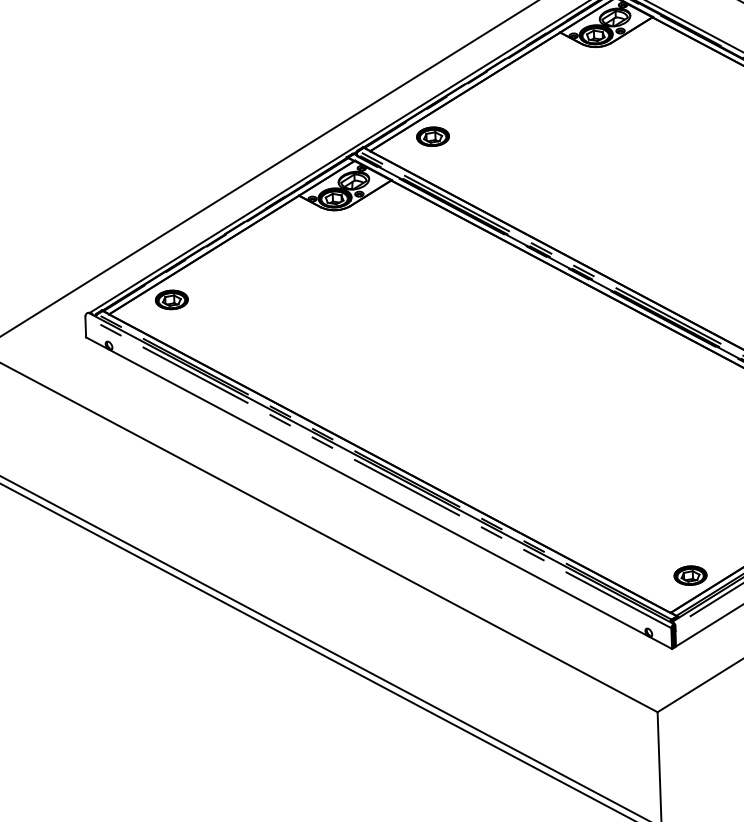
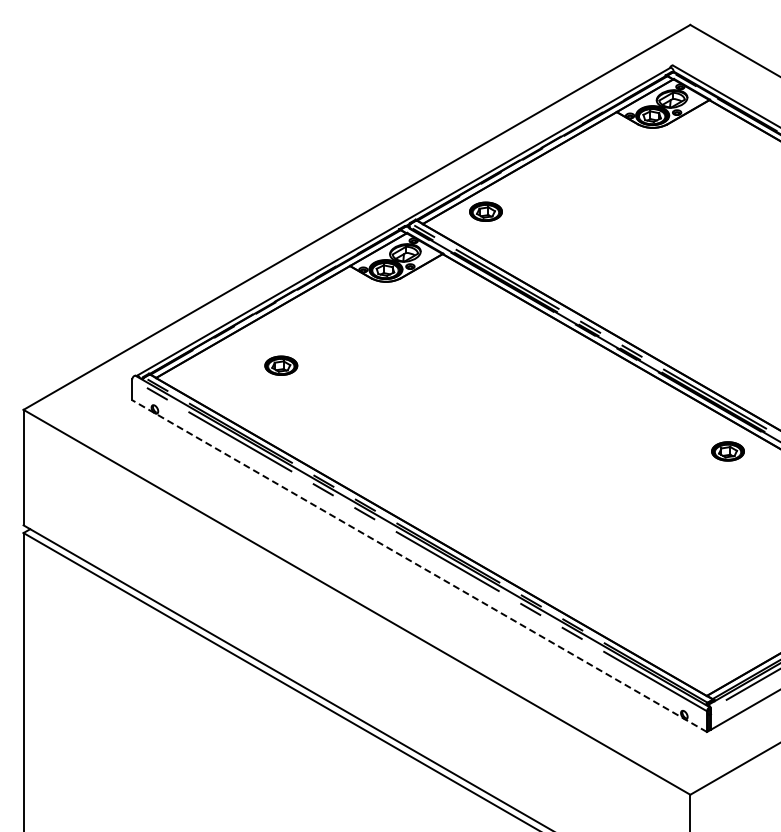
part: (172, 299) -> (281, 365), moved
line: (378, 493) -> (419, 566), solid -> dashed
part: (690, 575) -> (727, 451), moved

